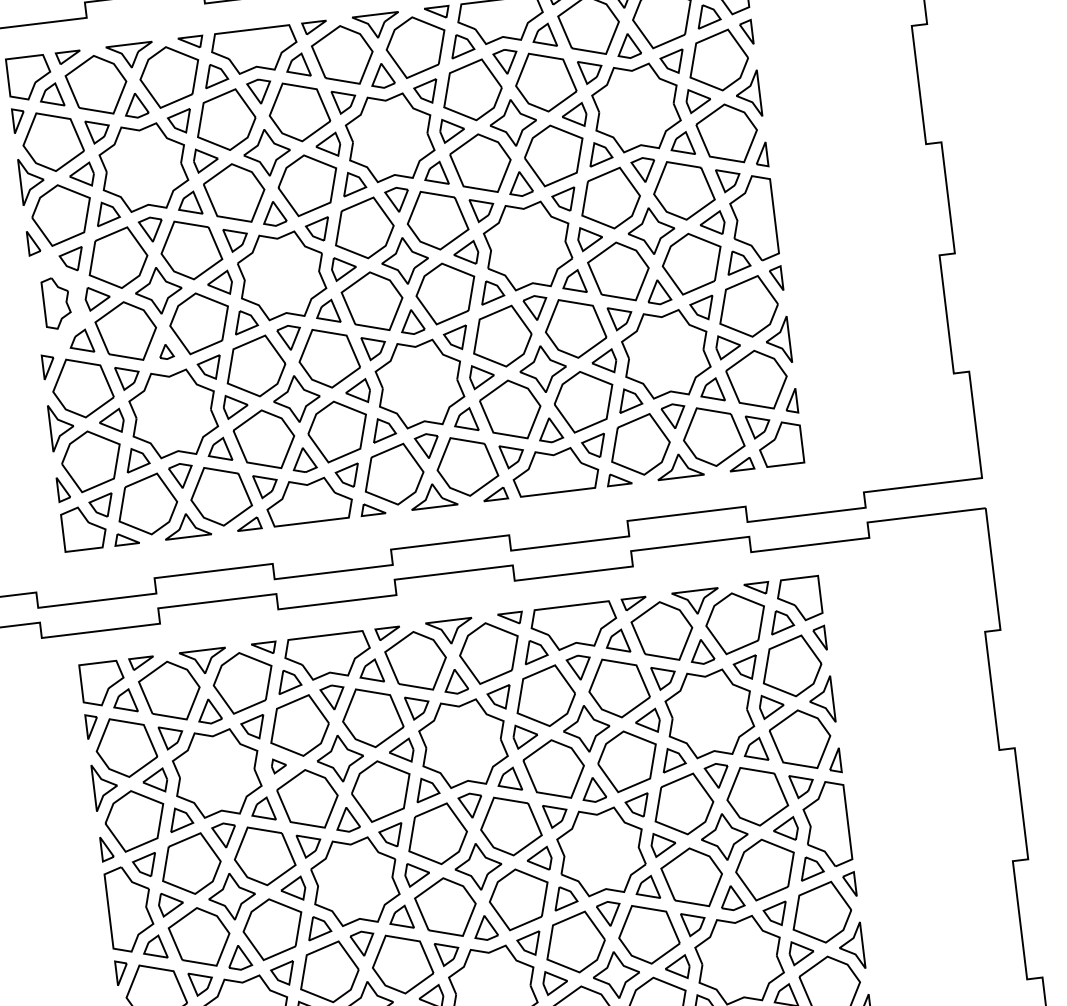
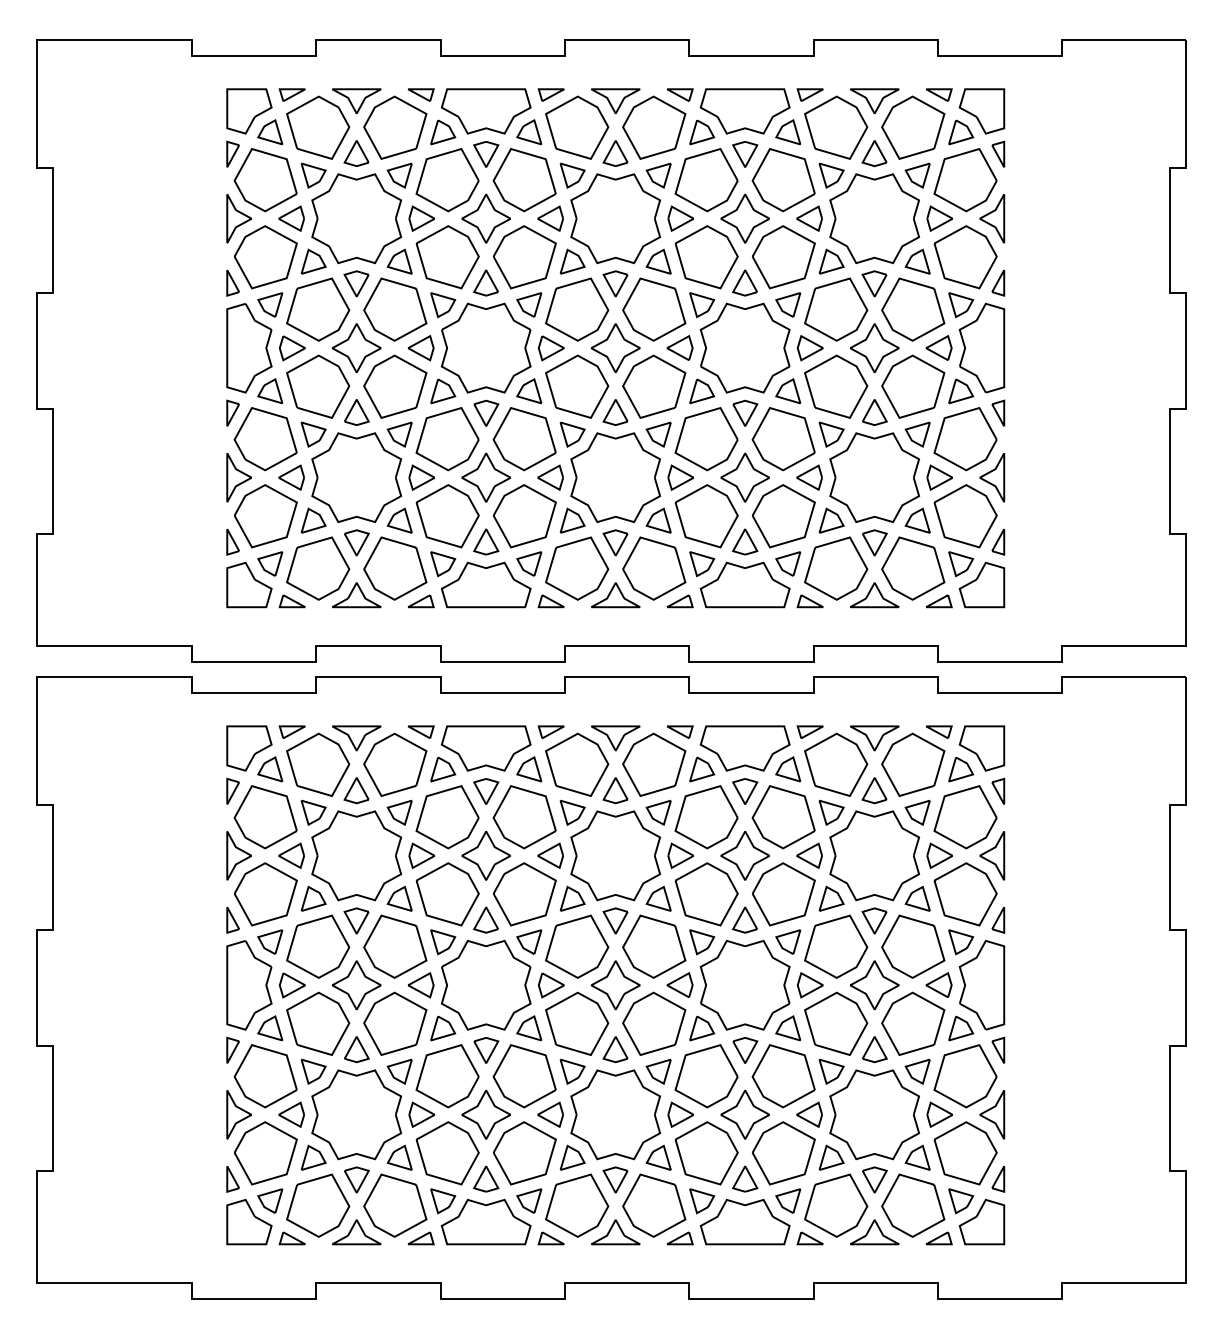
part: (56, 303) -> (249, 348), size x1.67
part: (166, 351) -> (356, 412), size x1.67
part: (278, 765) -> (421, 855), size x1.67

